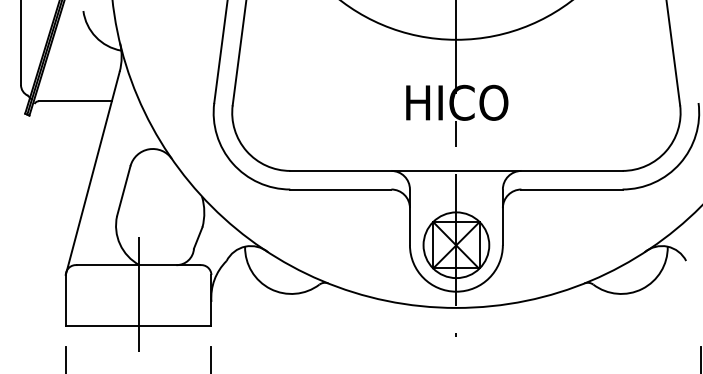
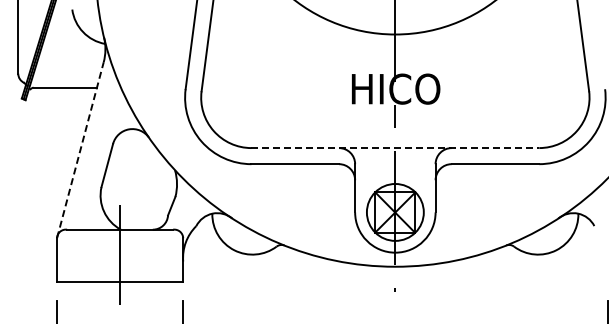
line: (456, 171) -> (395, 148), solid -> dashed
line: (92, 172) -> (80, 149), solid -> dashed

